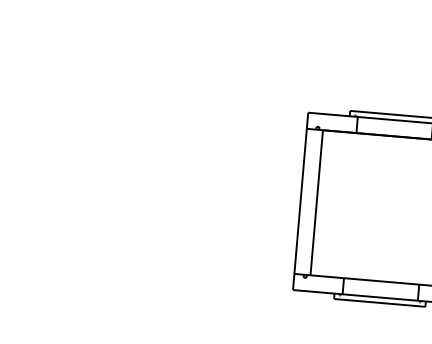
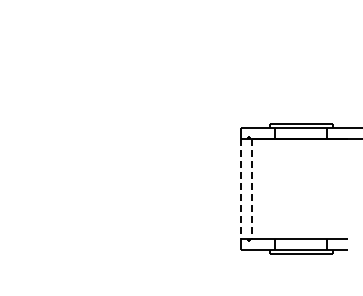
line: (301, 200) -> (241, 188), solid -> dashed
line: (317, 202) -> (252, 188), solid -> dashed

